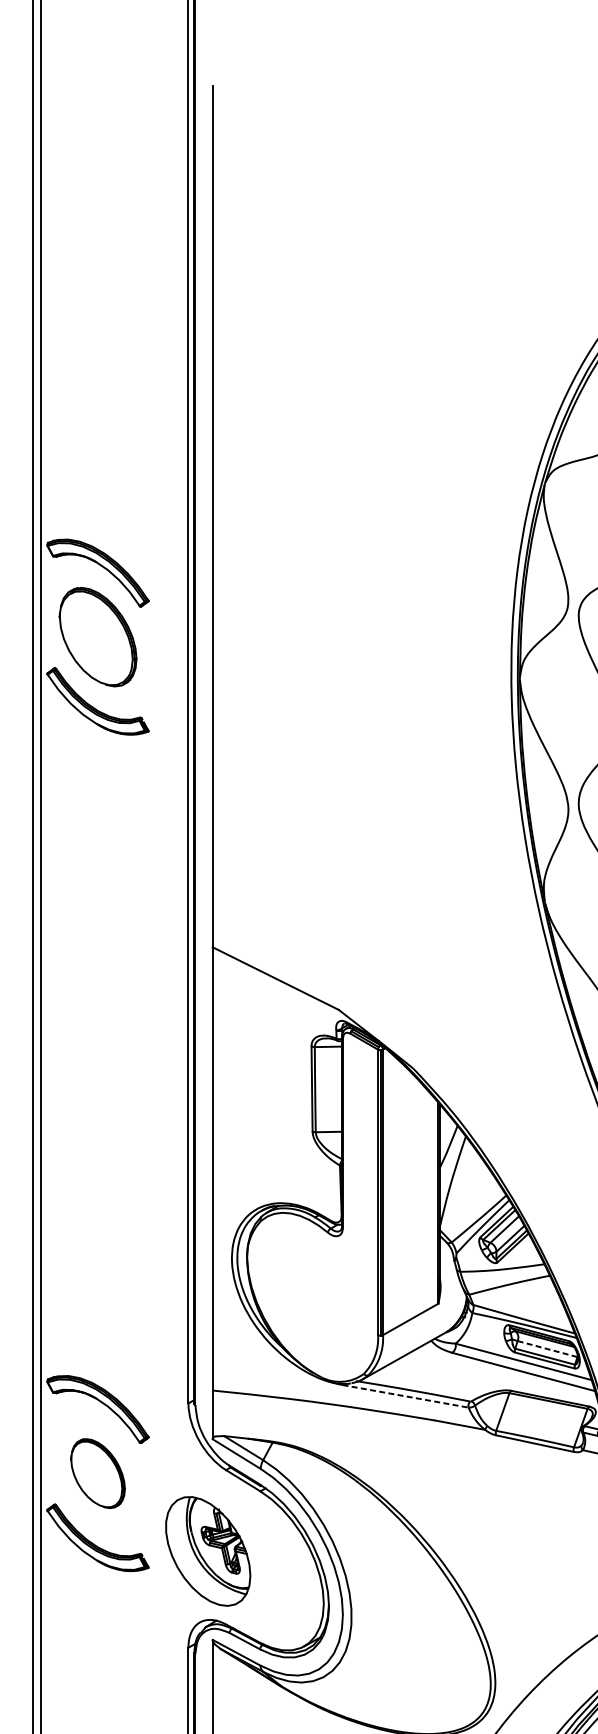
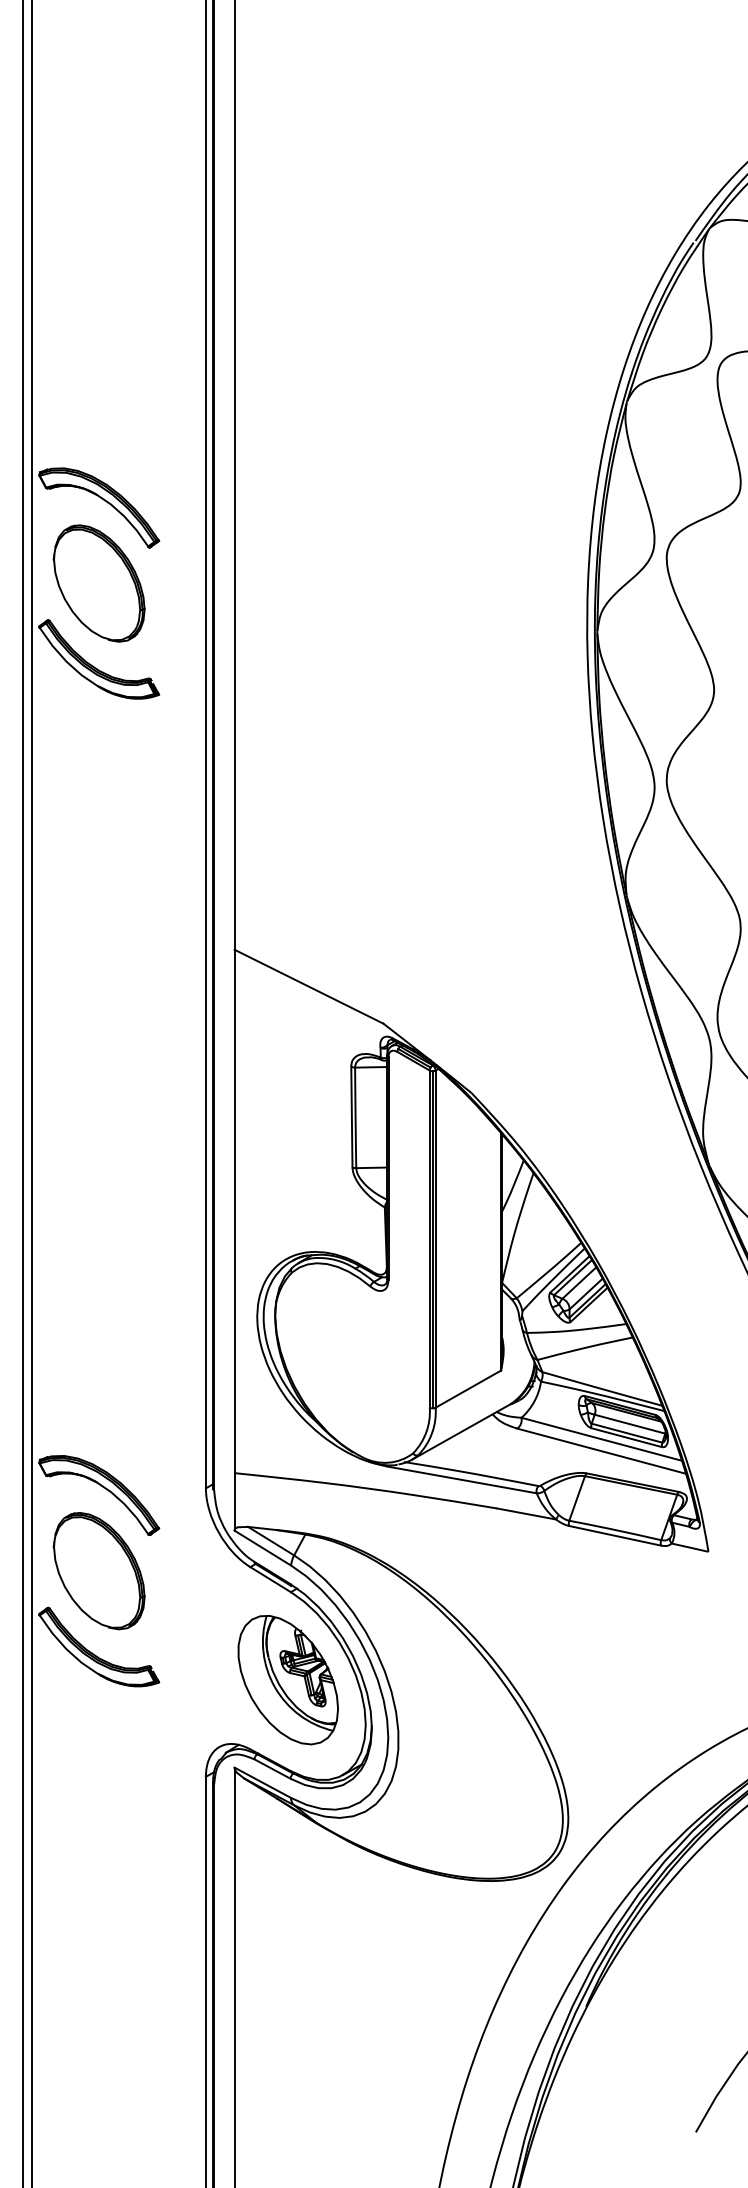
line: (548, 1349) -> (630, 1424), dashed -> solid
line: (405, 1395) -> (462, 1479), dashed -> solid
part: (97, 1473) -> (98, 1571), size x1.43
part: (207, 1551) -> (287, 1680), moved

